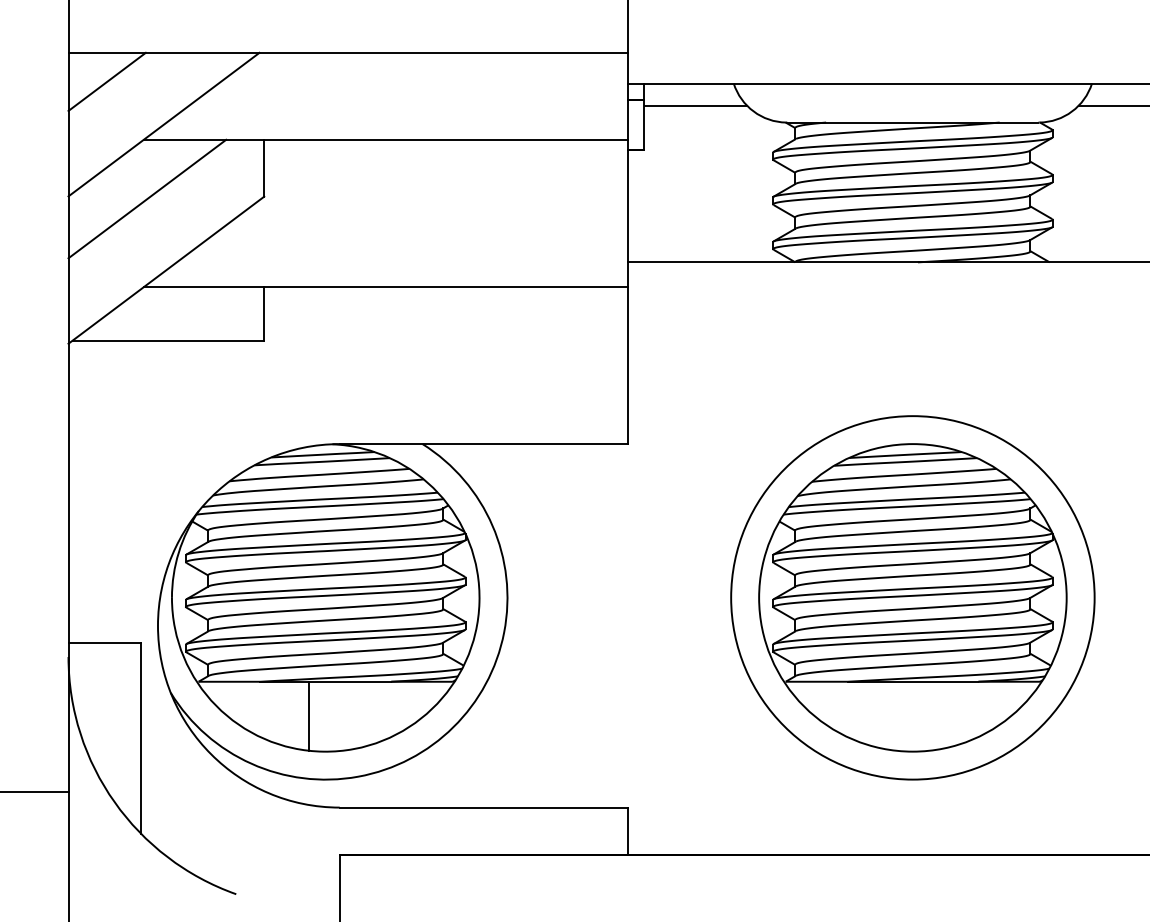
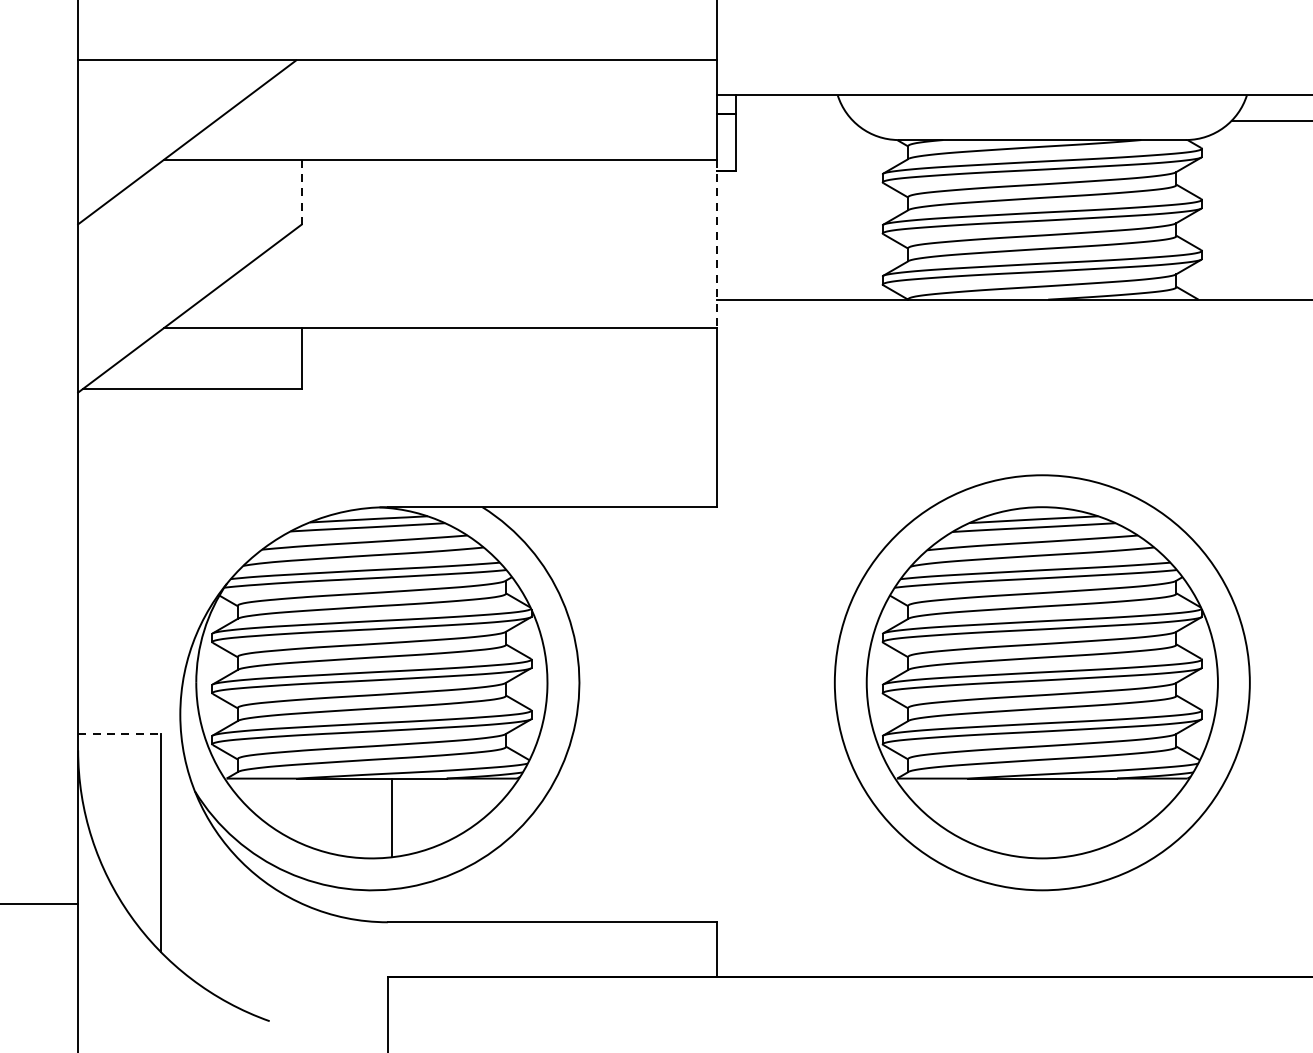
line: (106, 81) -> (121, 93), removed
line: (695, 105) -> (794, 120), removed
line: (264, 168) -> (301, 192), solid -> dashed
line: (147, 198) -> (168, 226), removed
line: (627, 213) -> (716, 243), solid -> dashed
line: (105, 642) -> (120, 733), solid -> dashed
line: (308, 715) -> (391, 817), moved

